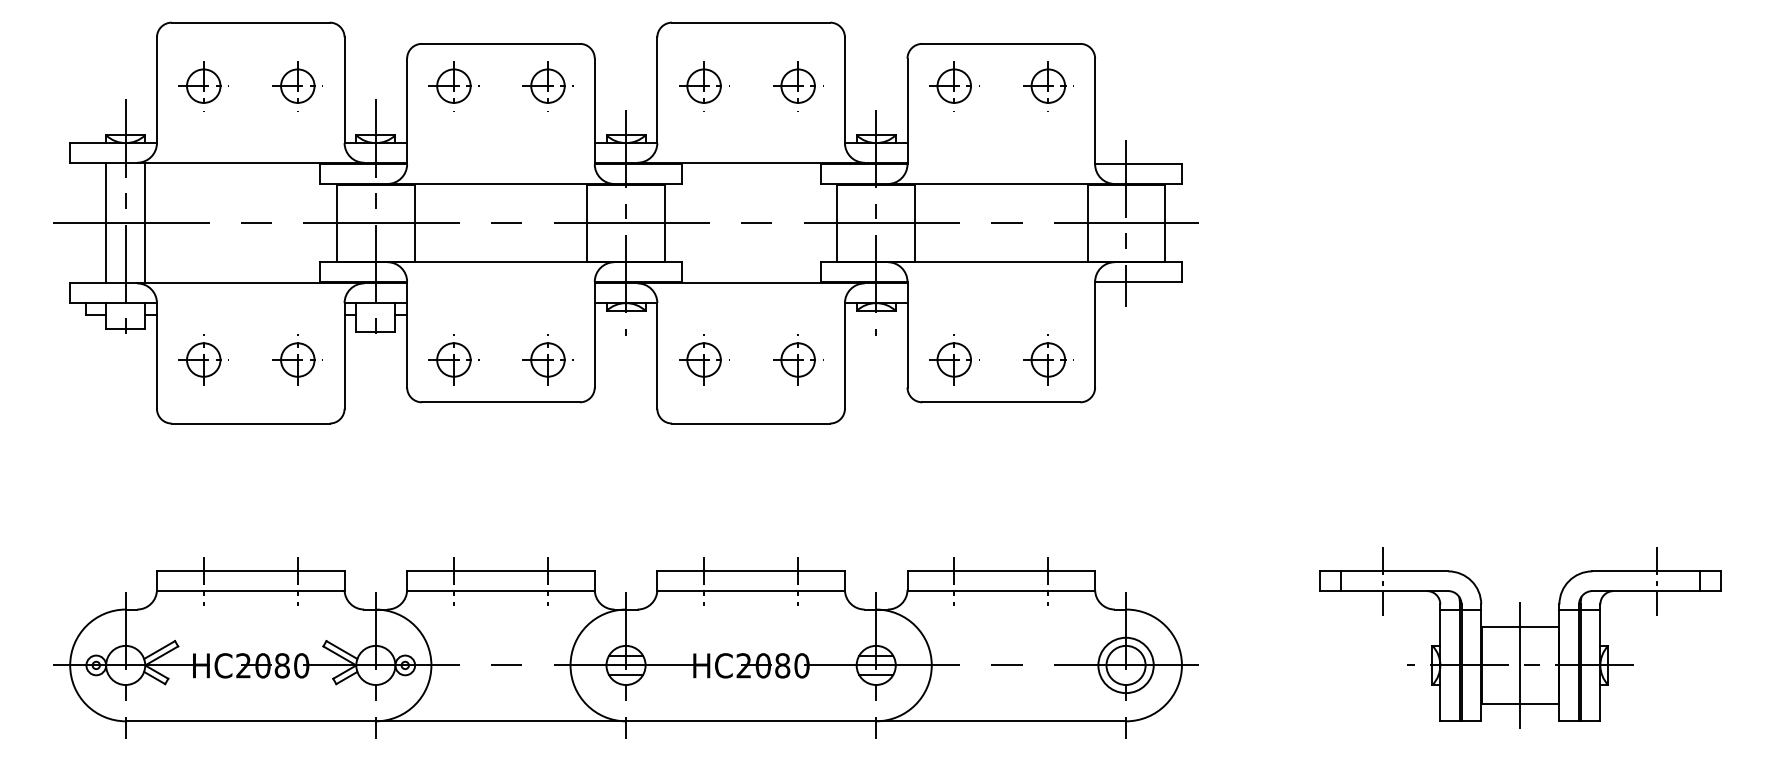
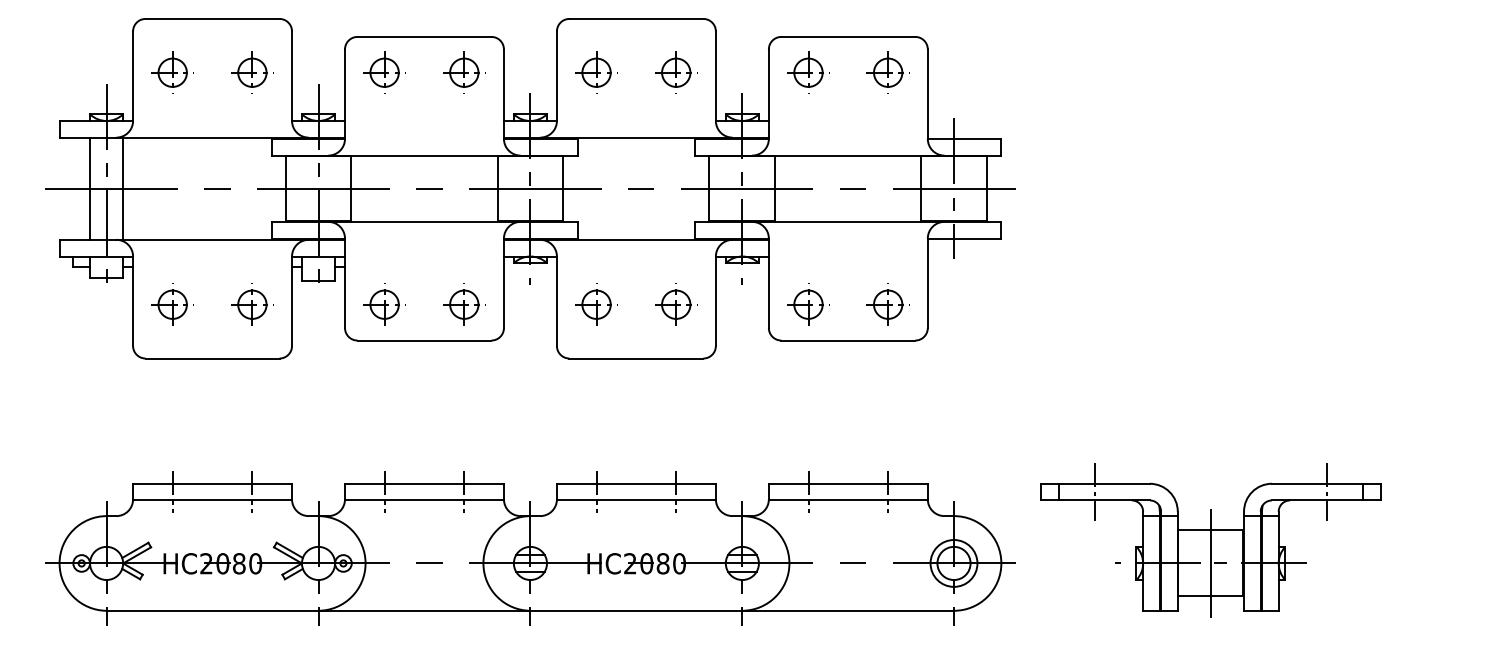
part: (1520, 637) -> (1211, 539), moved

